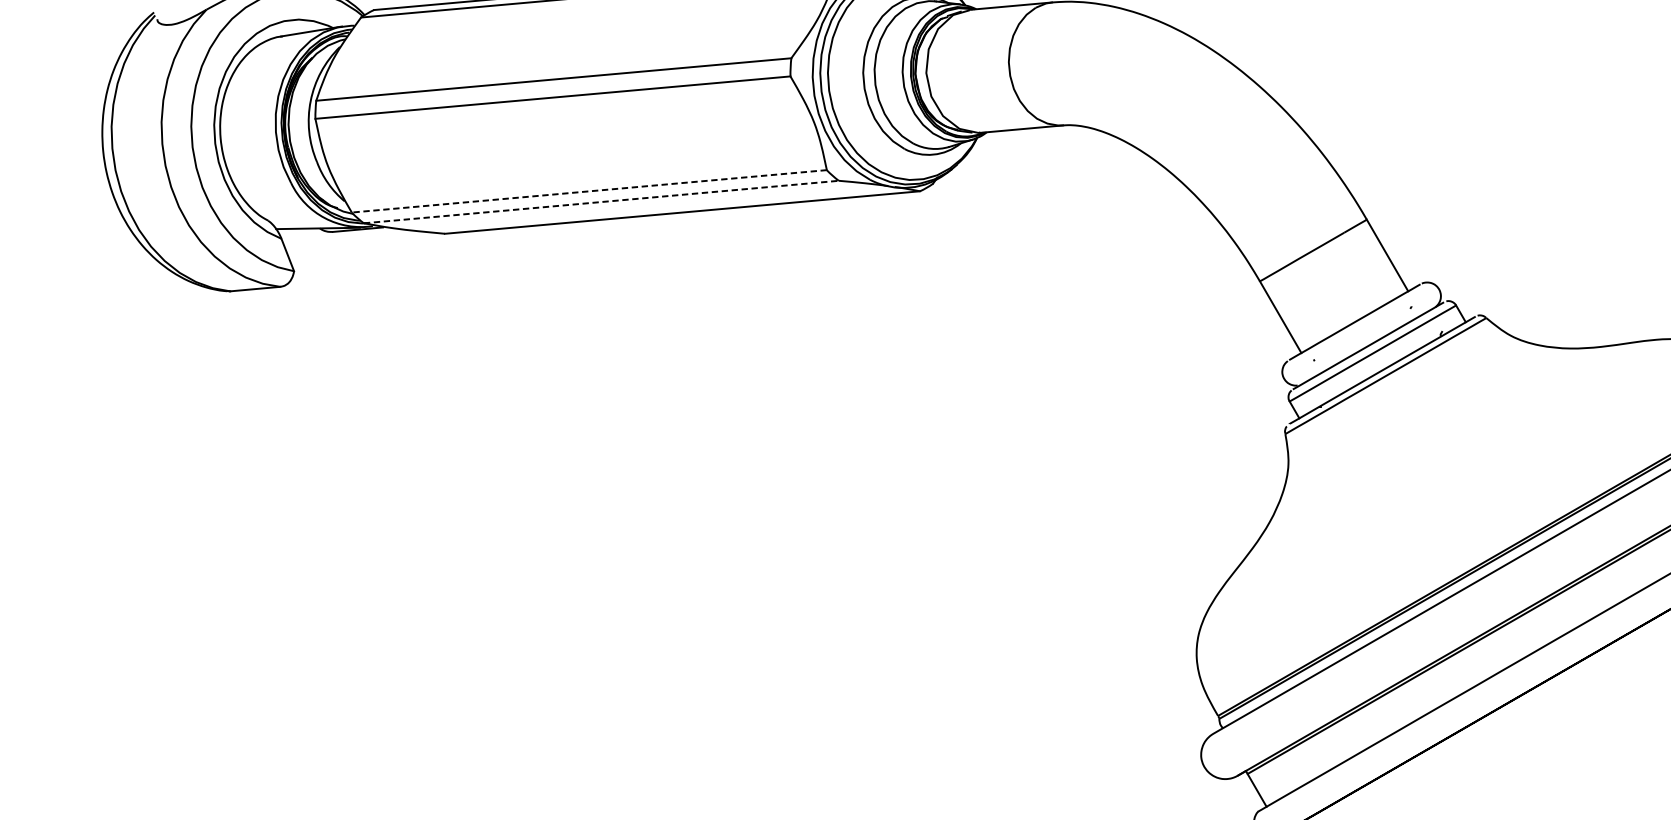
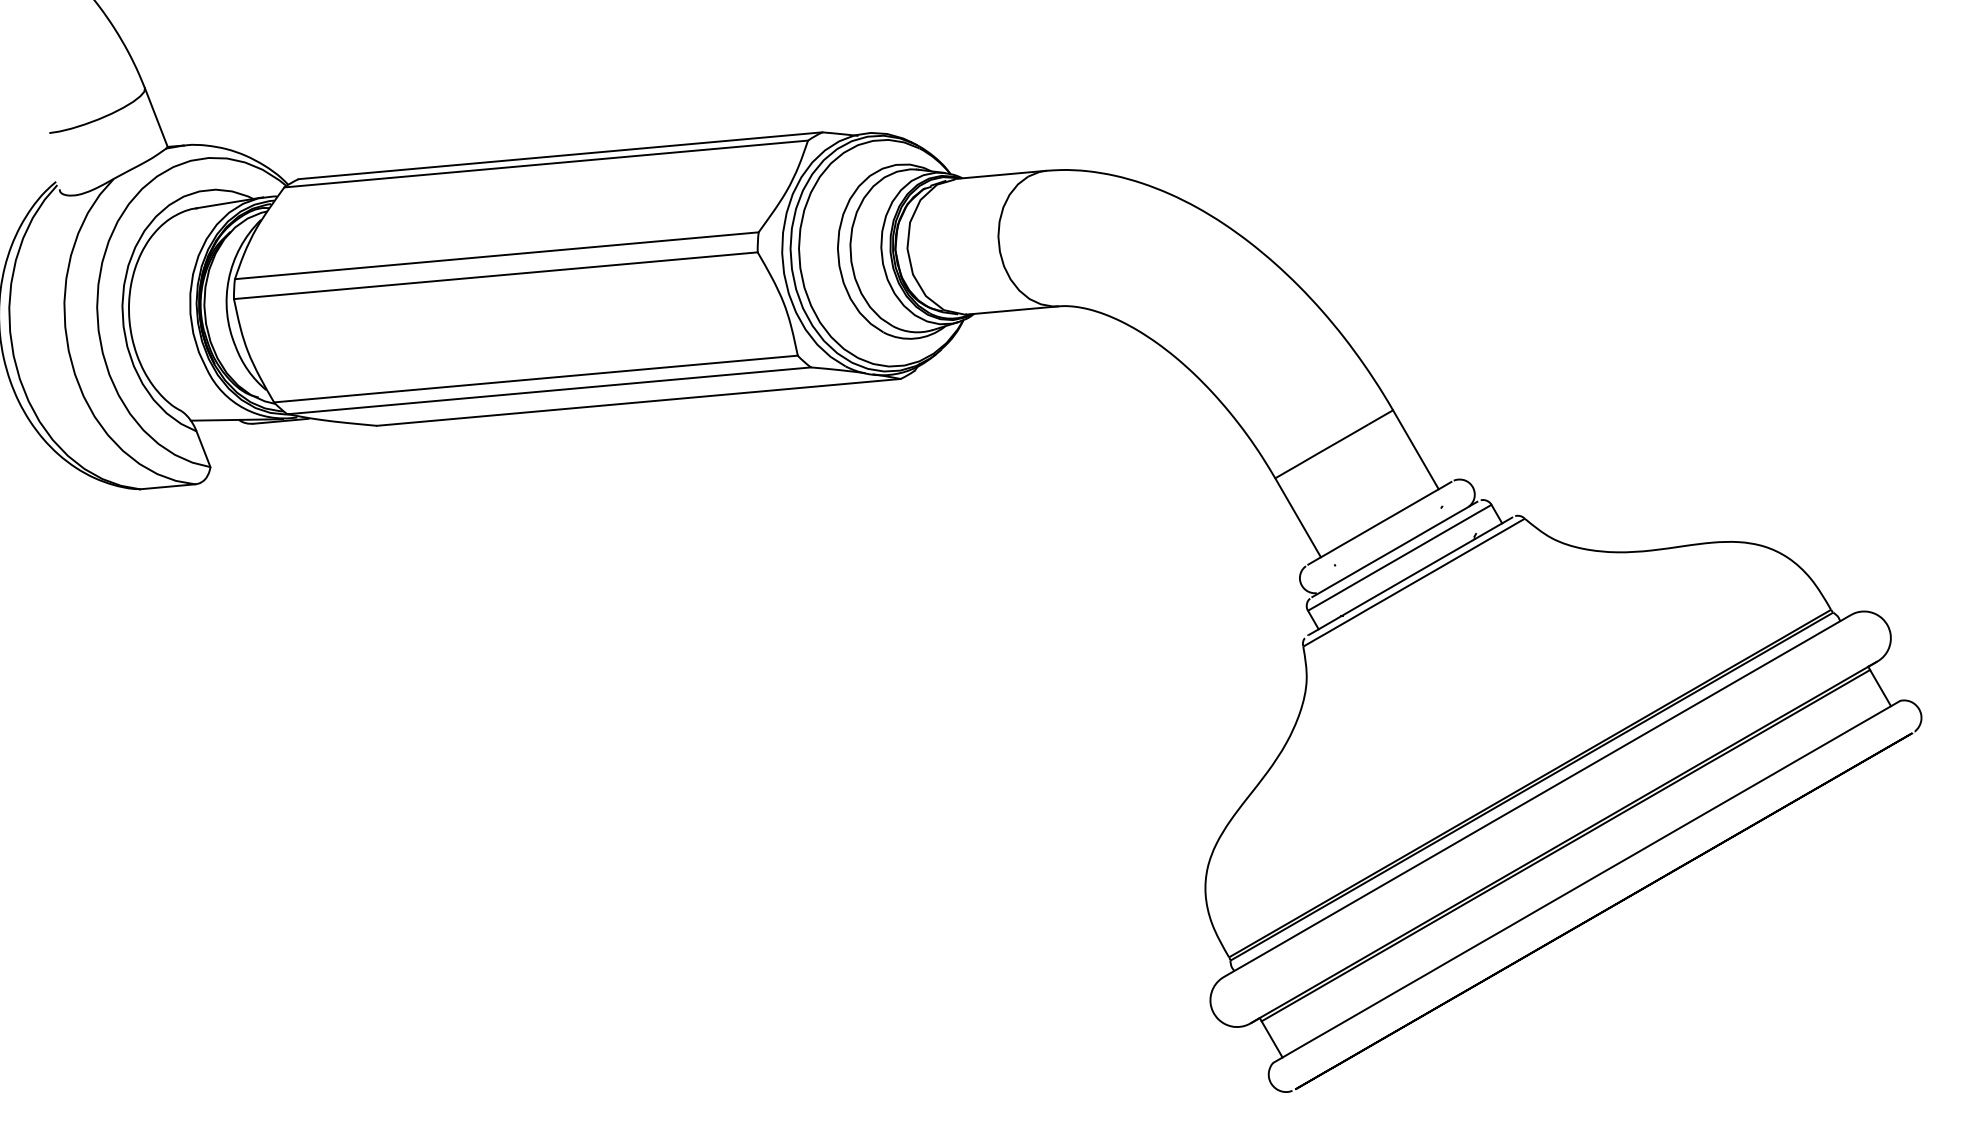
line: (588, 191) -> (535, 379), dashed -> solid
line: (601, 201) -> (549, 390), dashed -> solid

